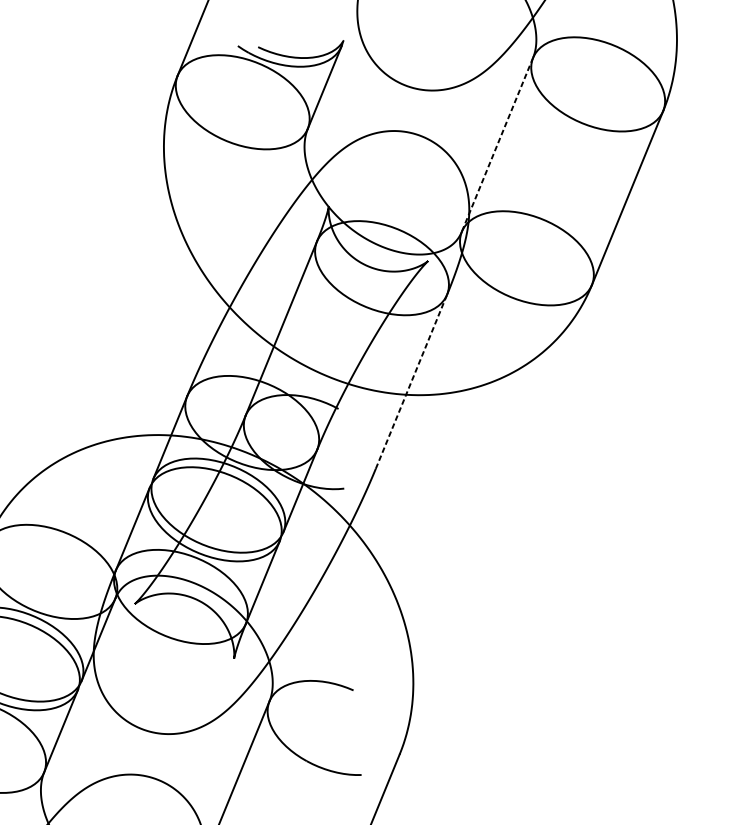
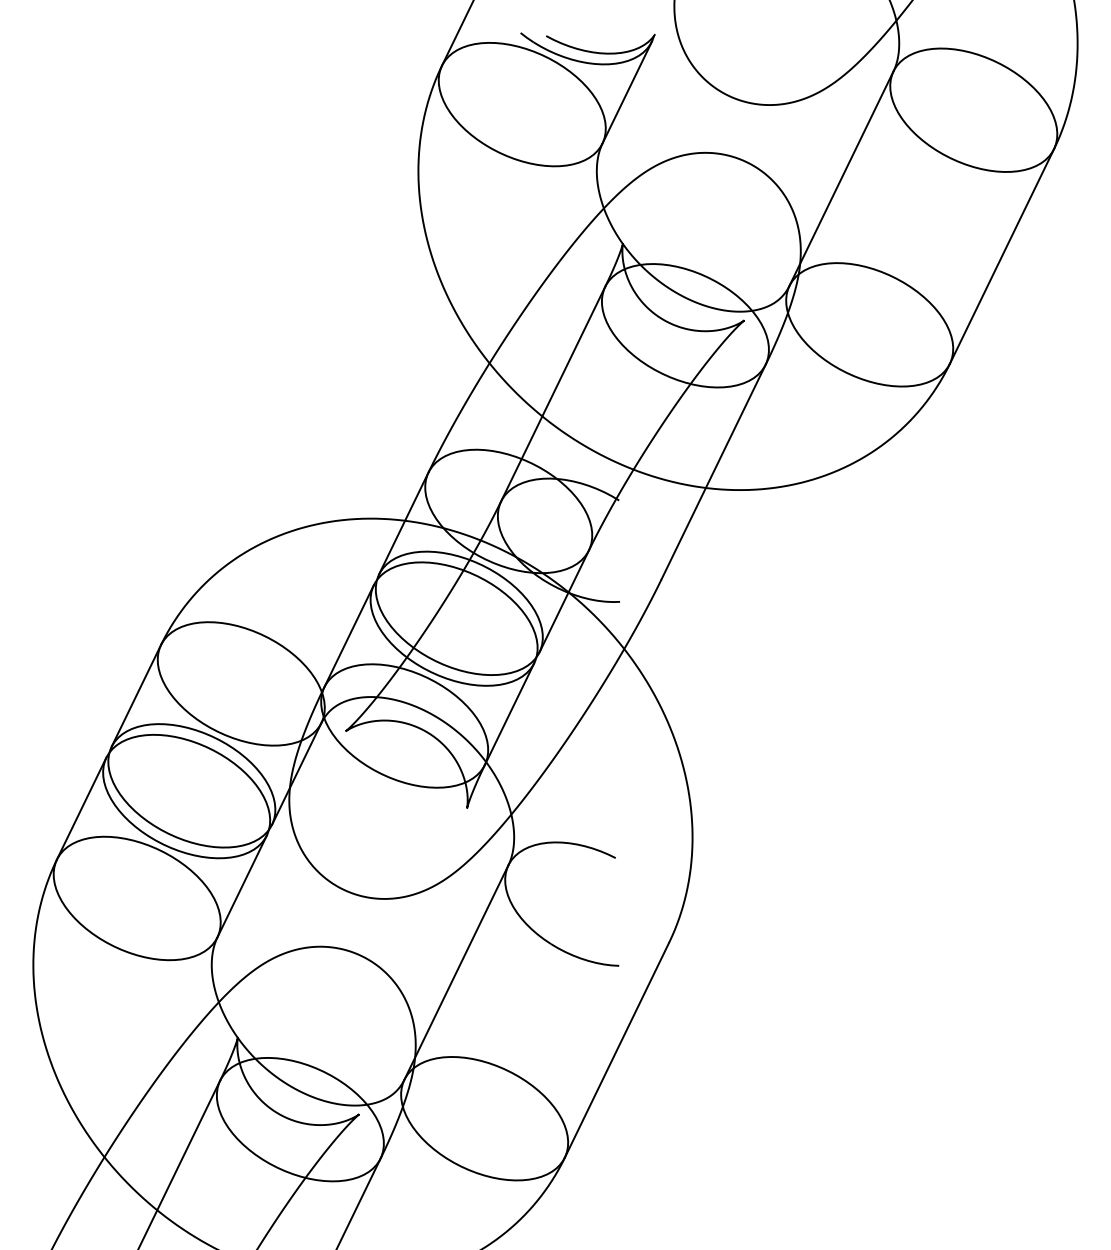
line: (497, 145) -> (841, 179), dashed -> solid
line: (411, 381) -> (713, 471), dashed -> solid

